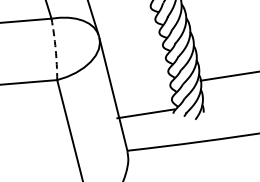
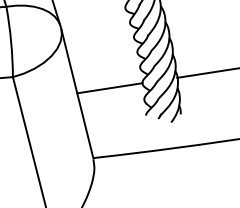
arc: (55, 49) -> (10, 42), dashed -> solid
line: (145, 113) -> (109, 87), moved

